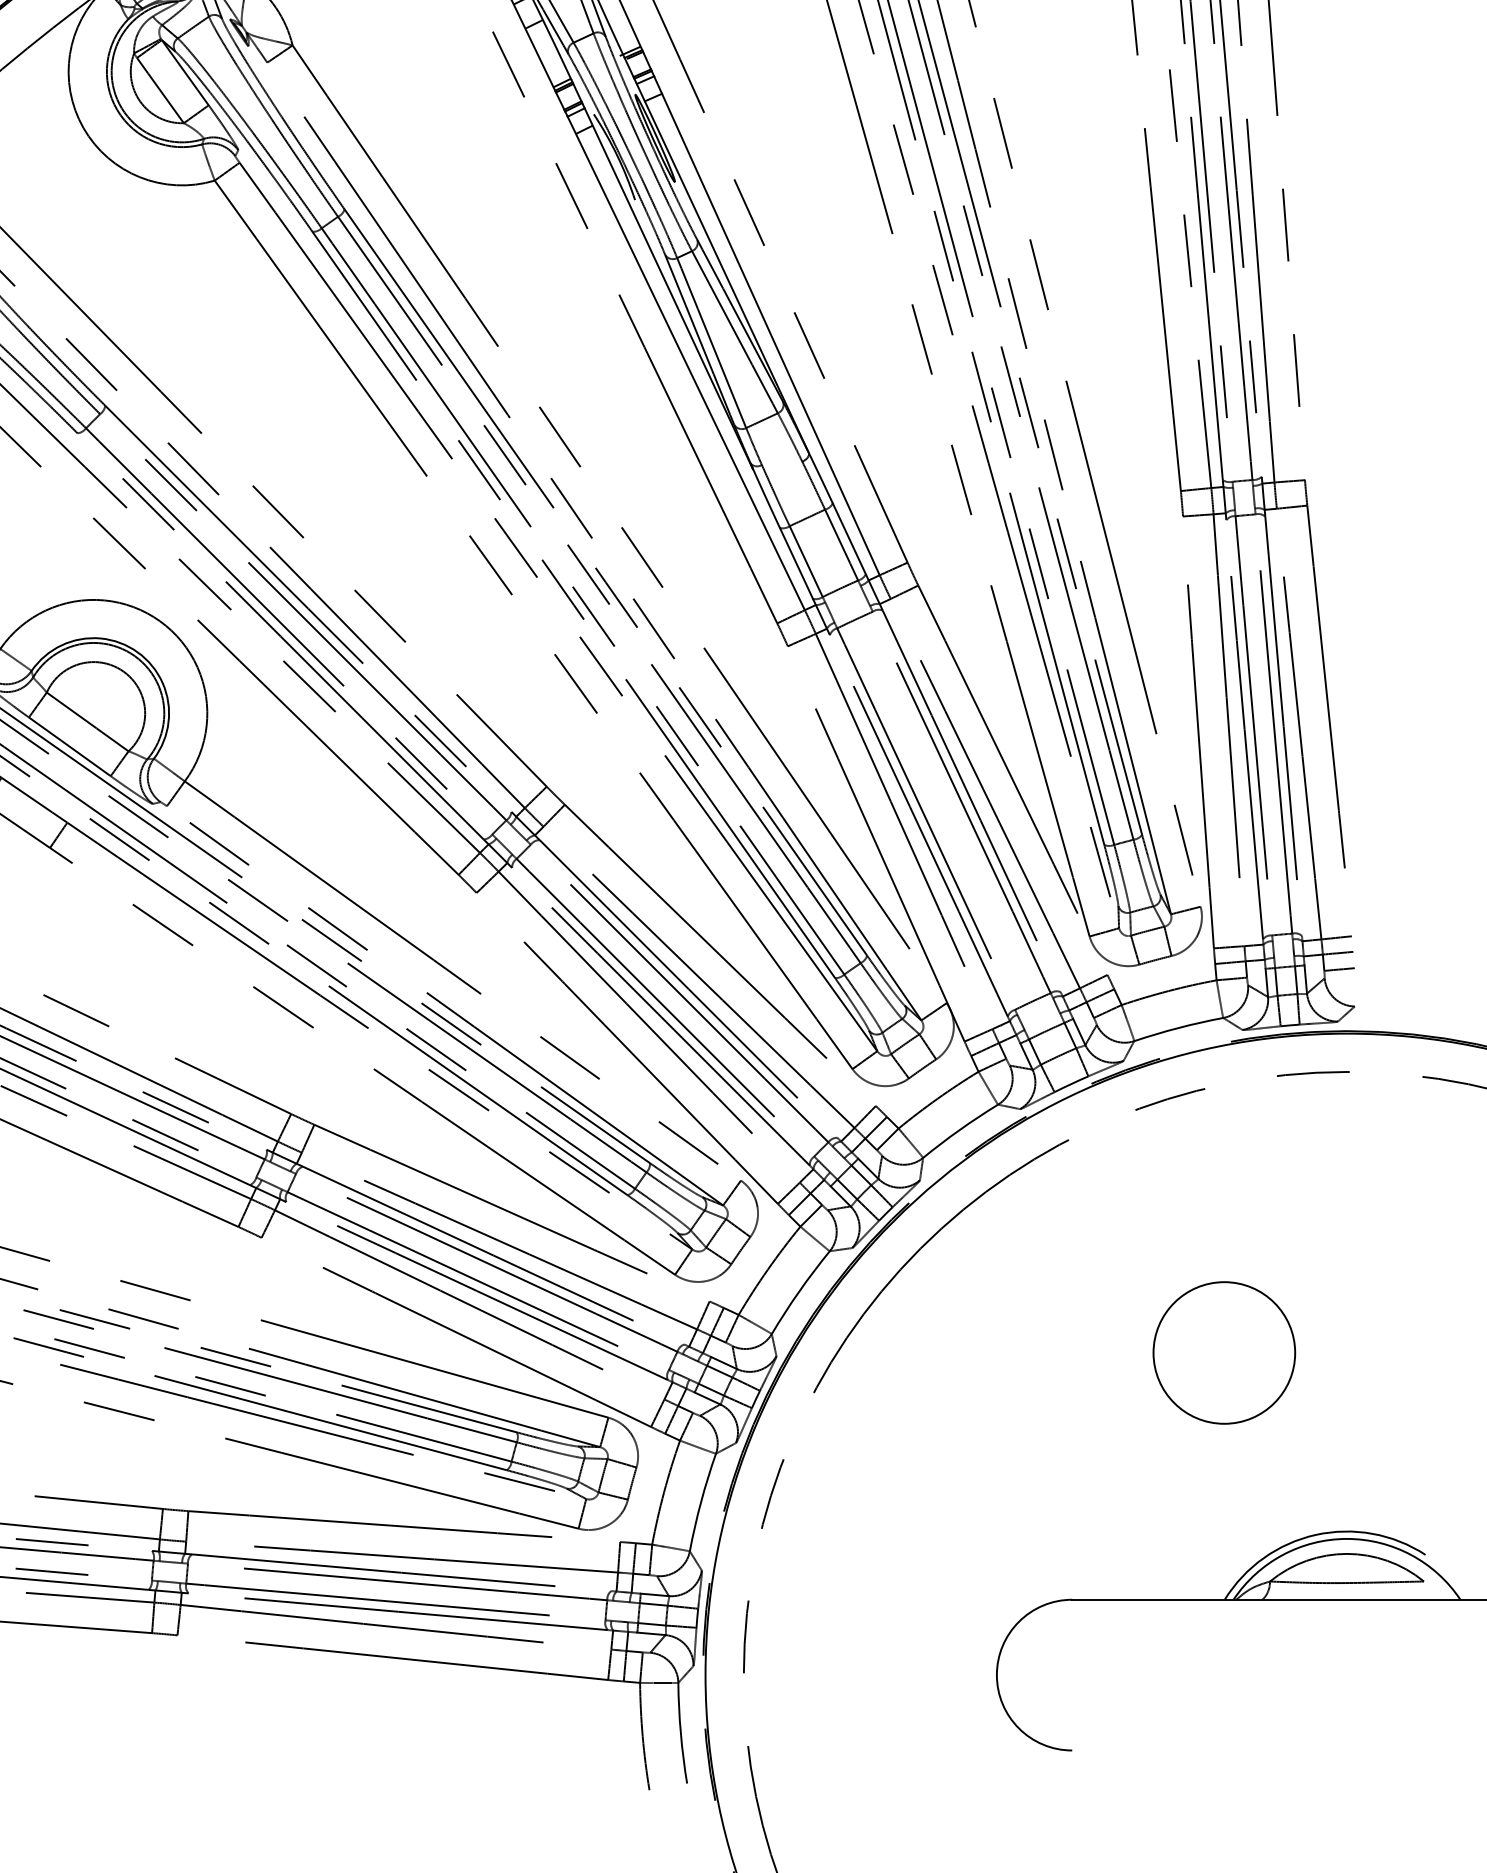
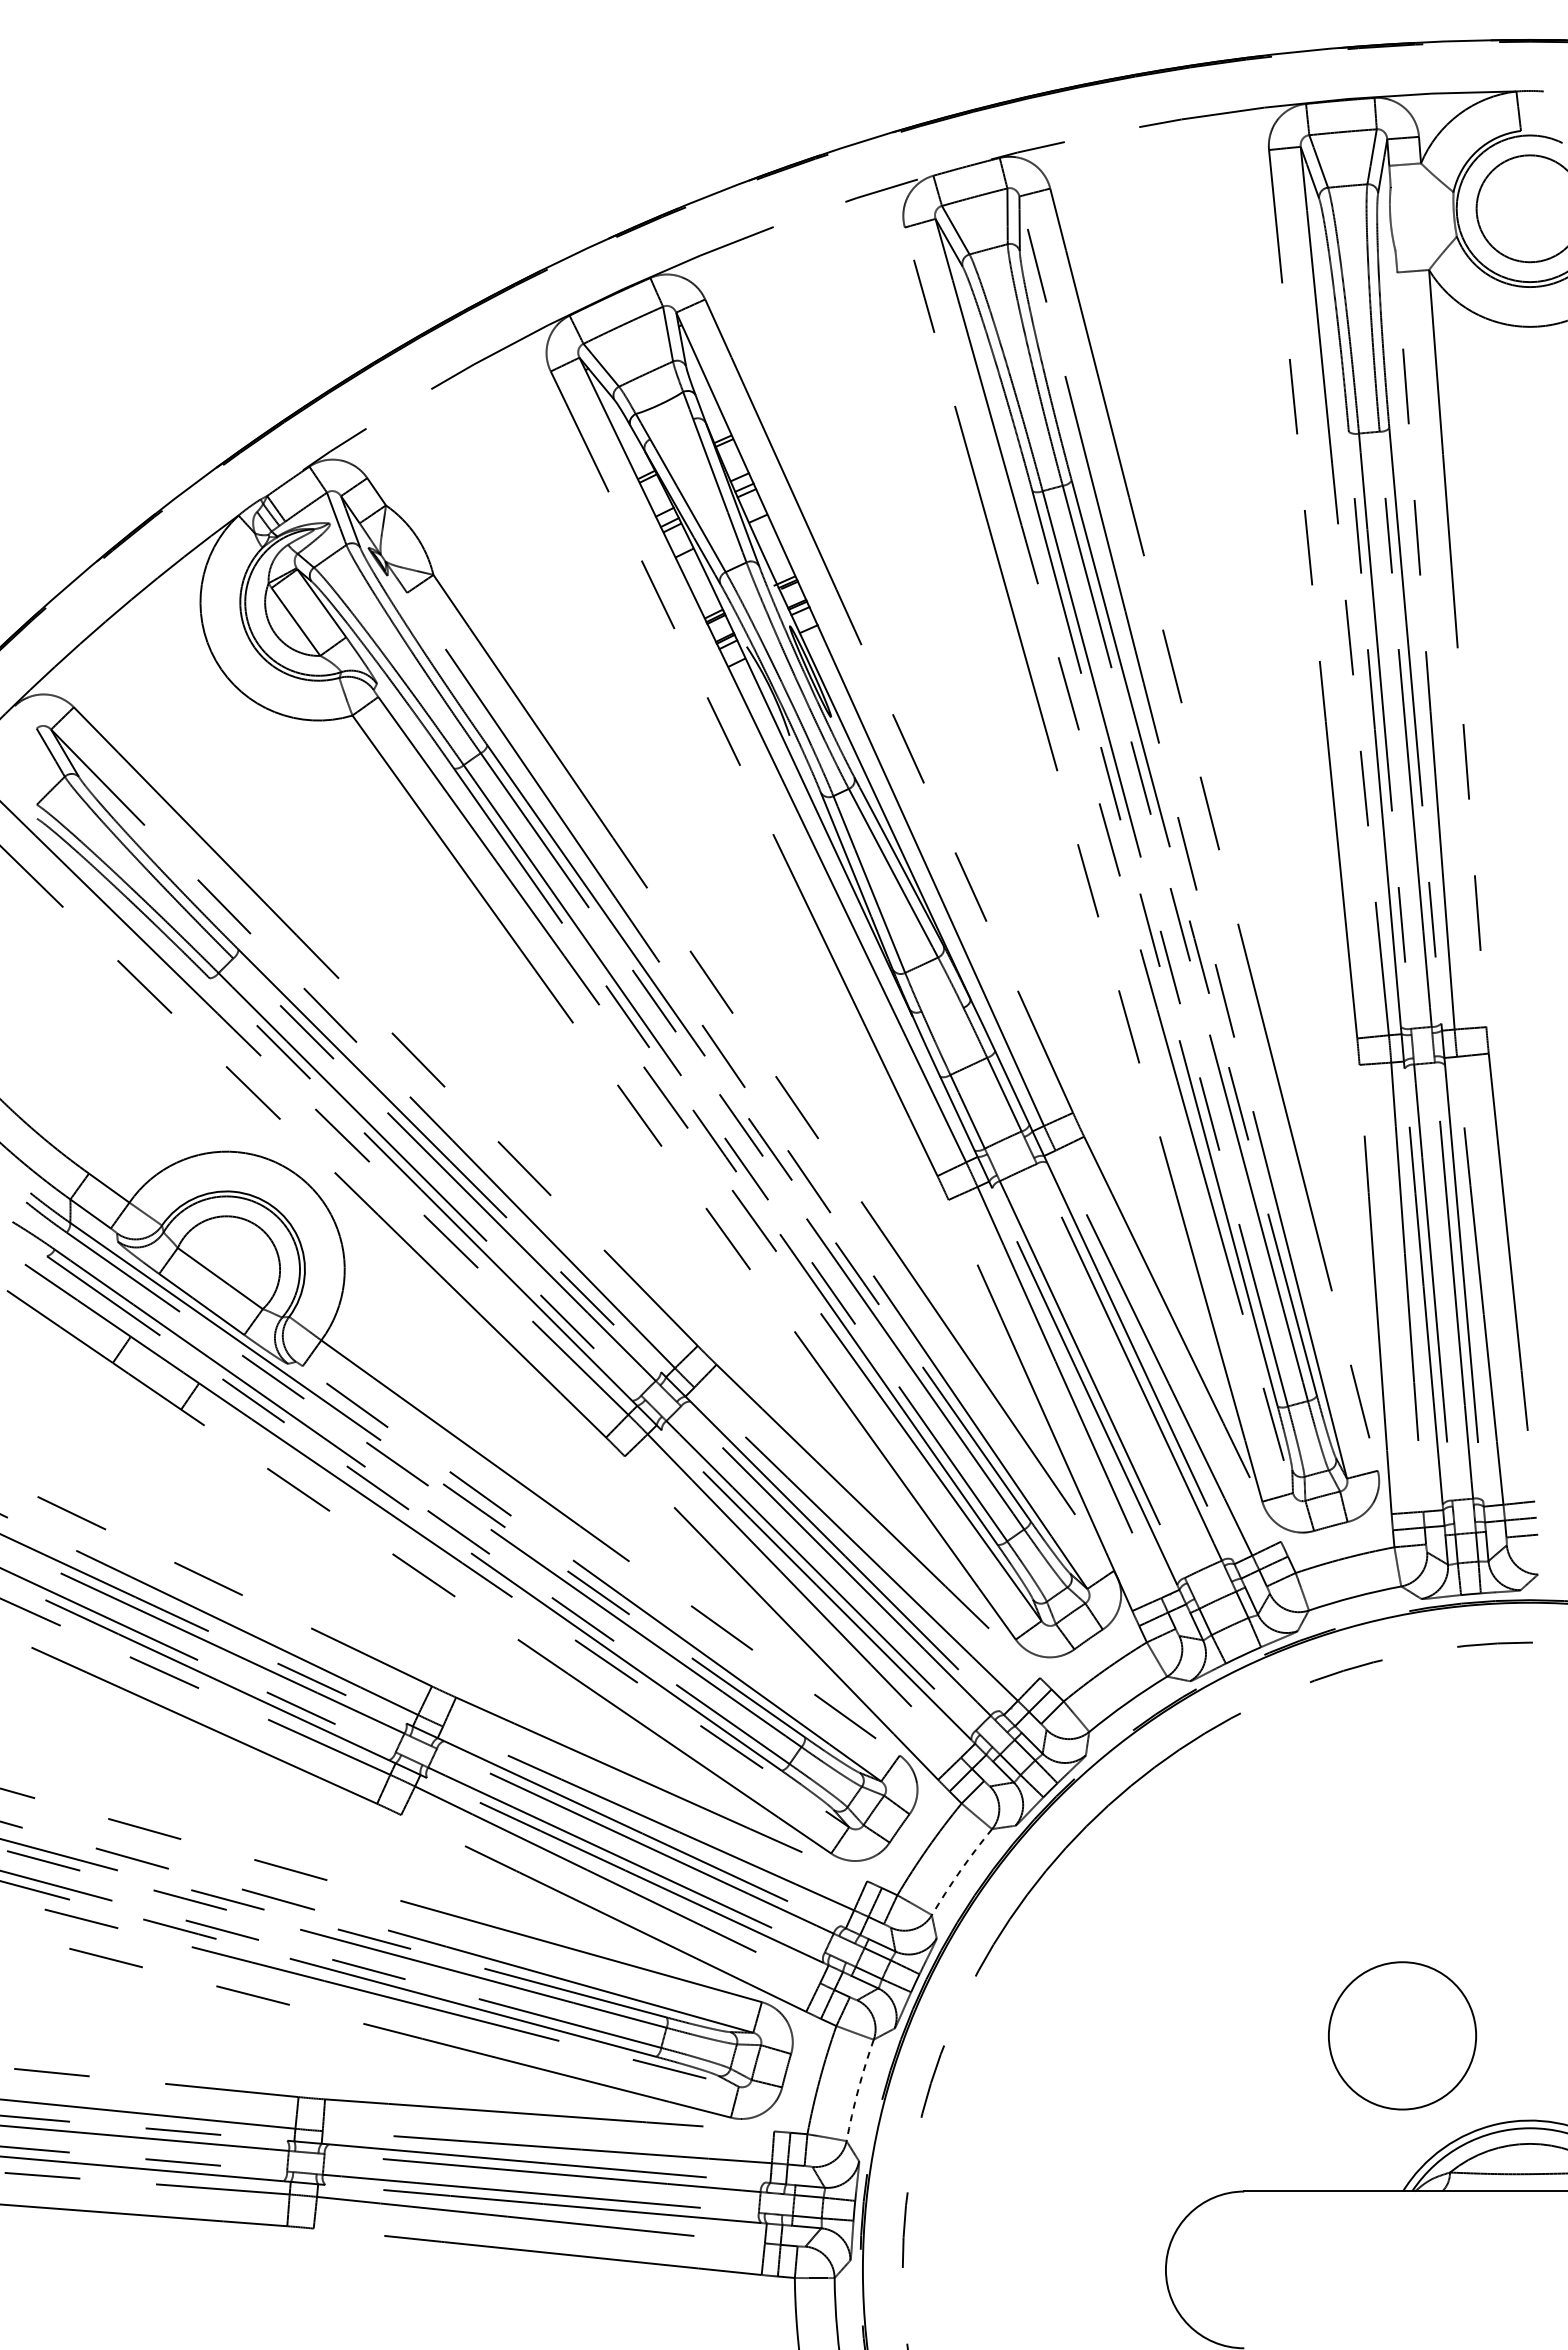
arc: (799, 1292) -> (960, 1871), solid -> dashed
circle: (1224, 1352) -> (1402, 2035), moved
arc: (701, 1501) -> (858, 2089), solid -> dashed

